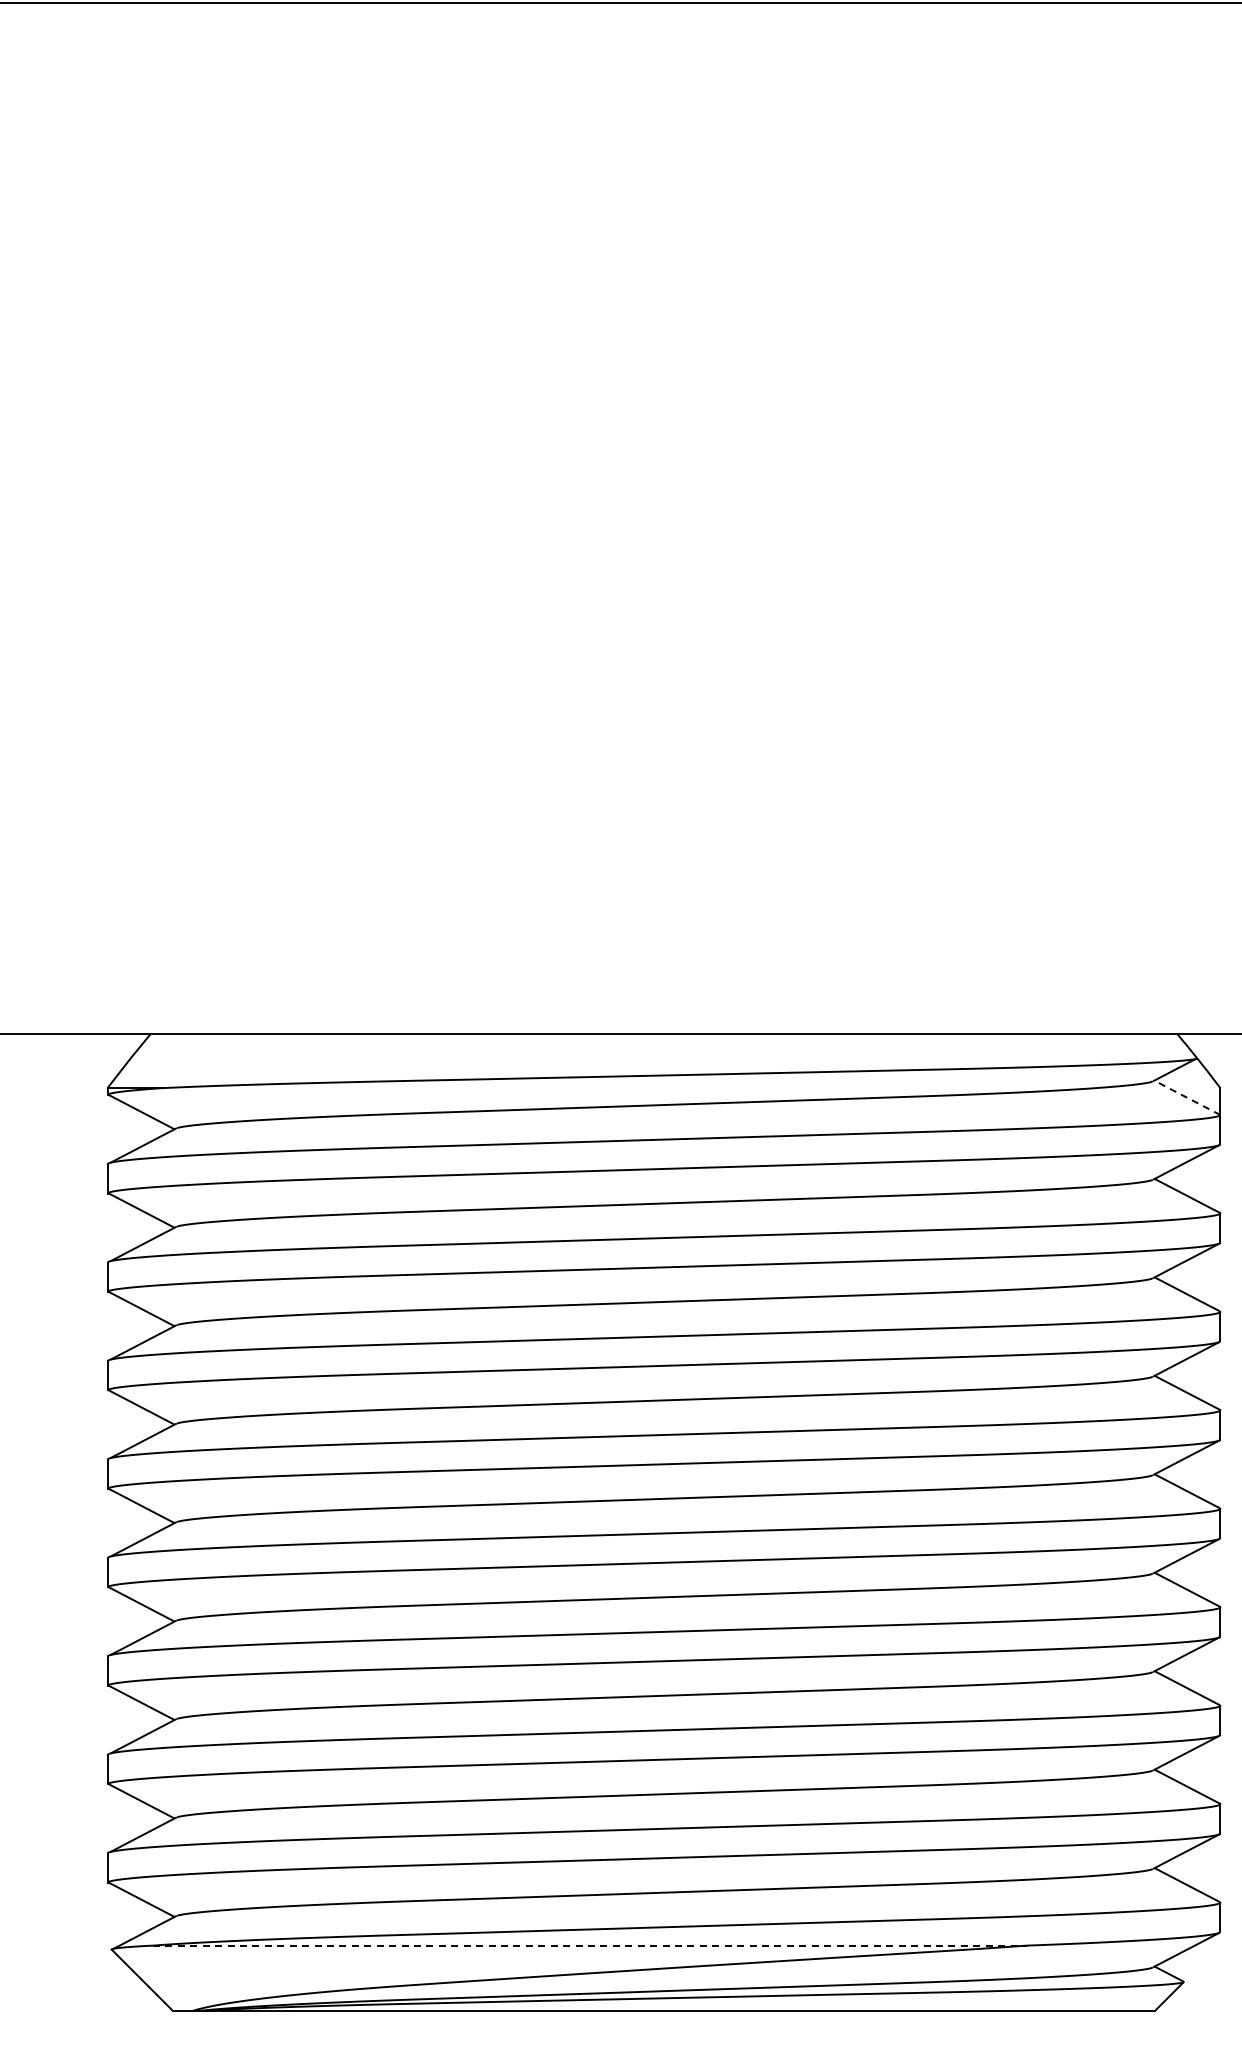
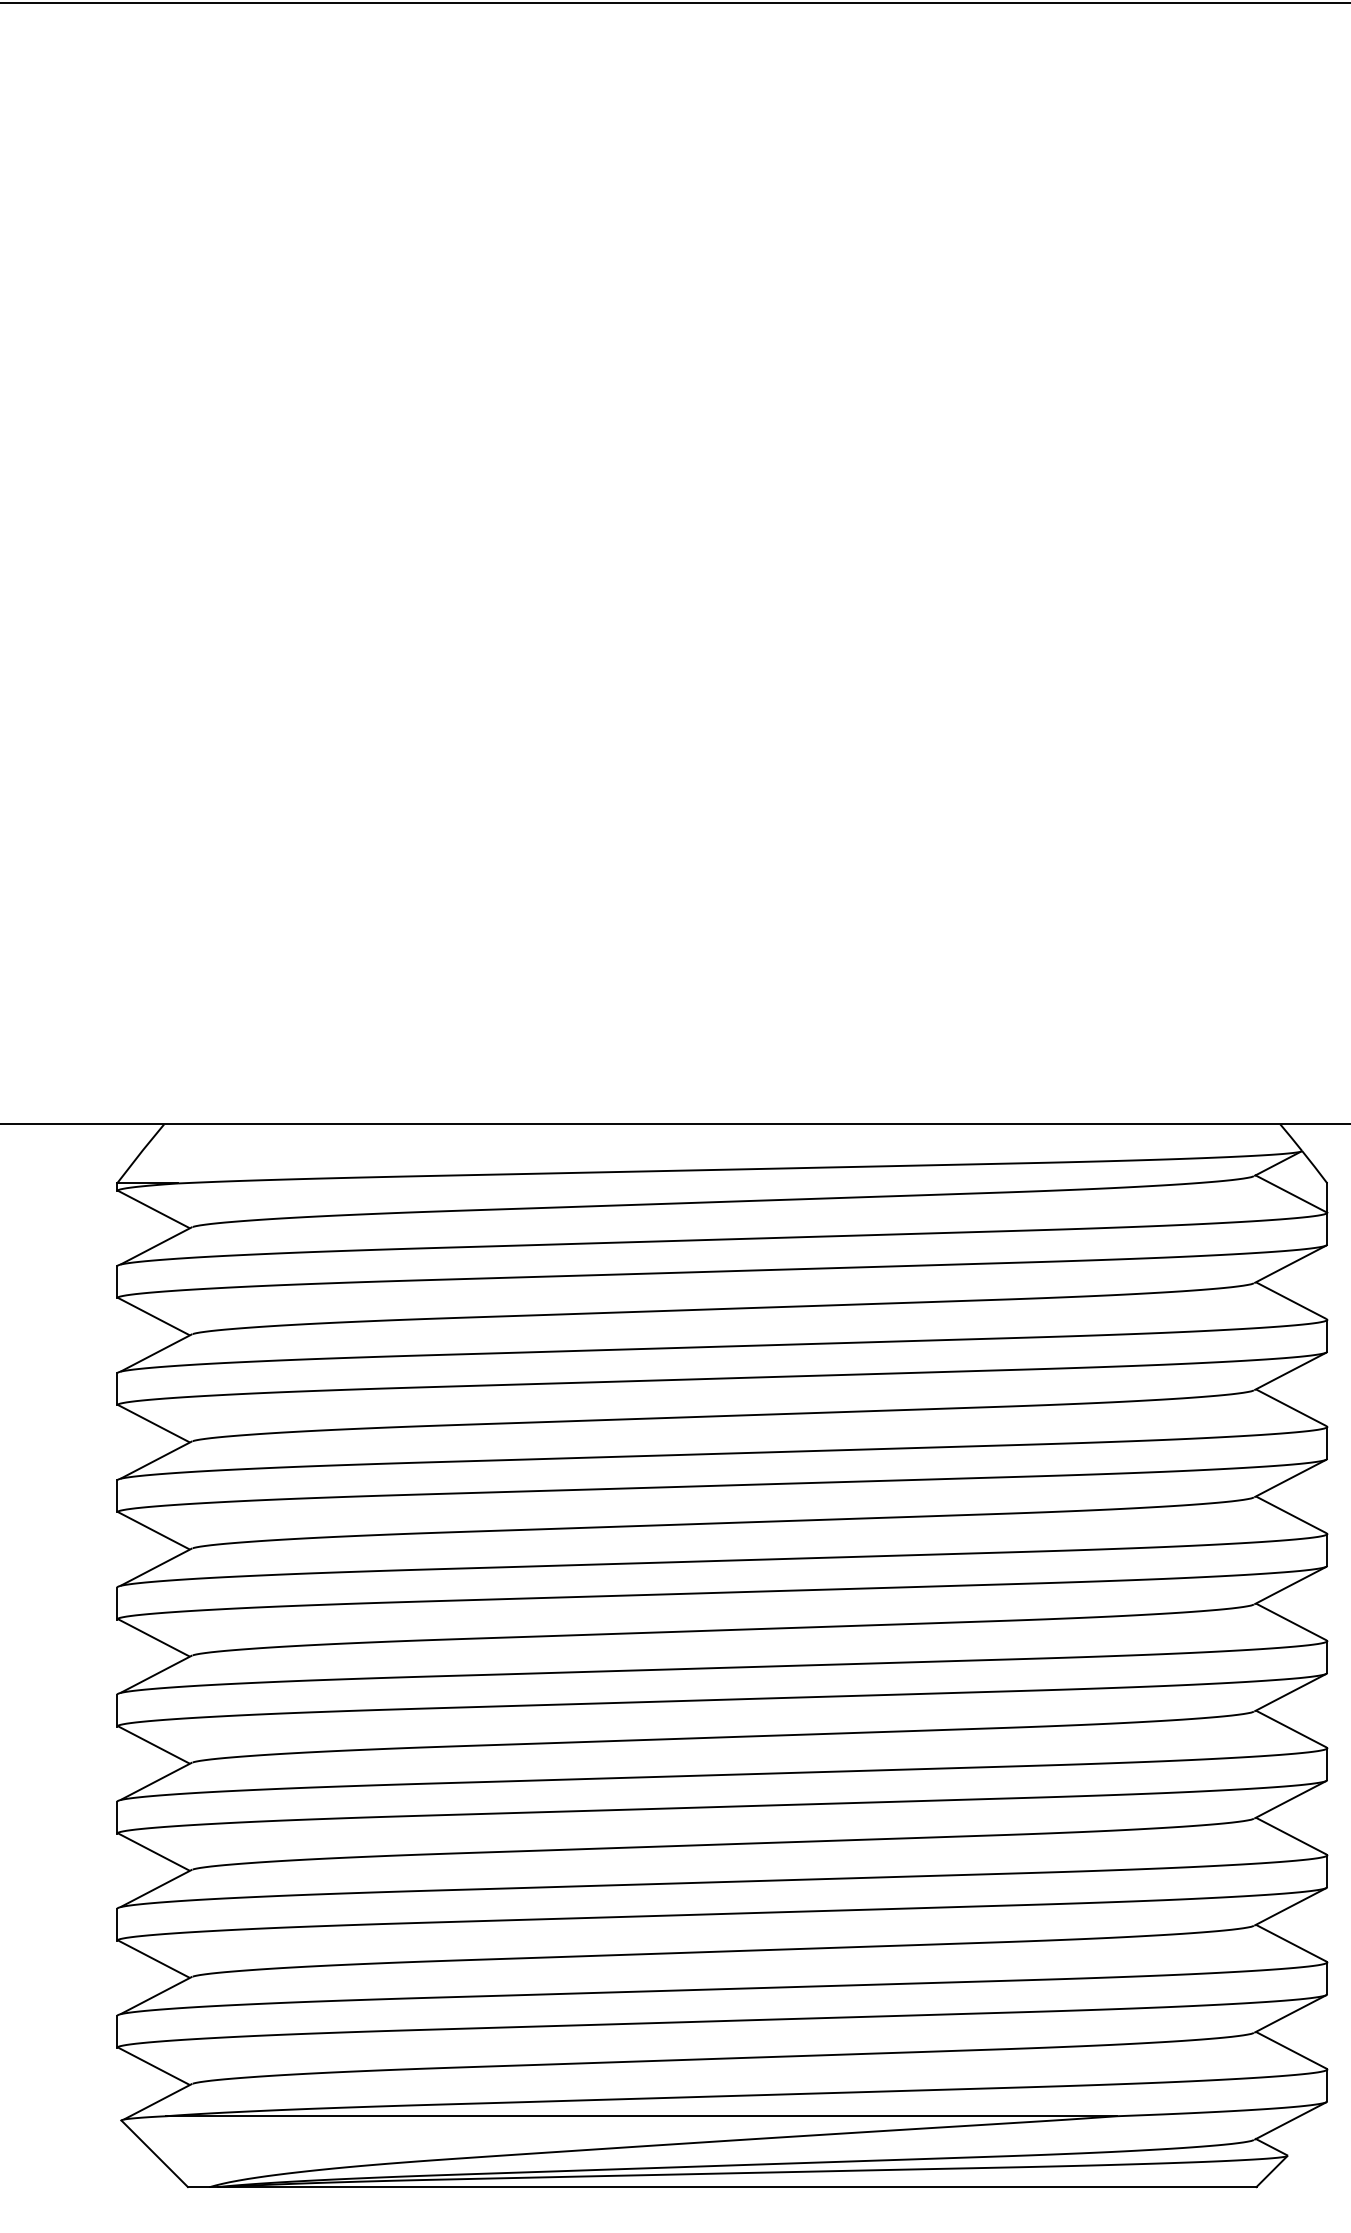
line: (1186, 1097) -> (1290, 1193), dashed -> solid
line: (590, 1945) -> (642, 2116), dashed -> solid

